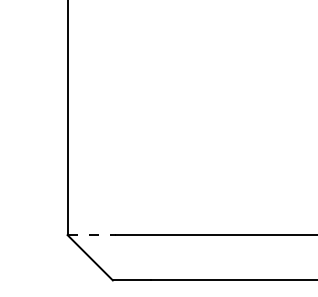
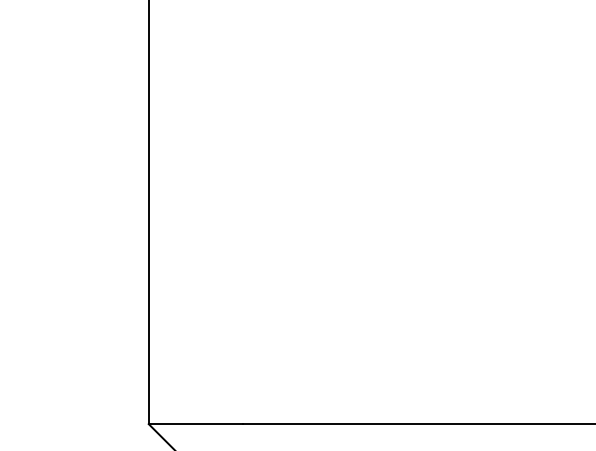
line: (92, 235) -> (197, 424), dashed -> solid

